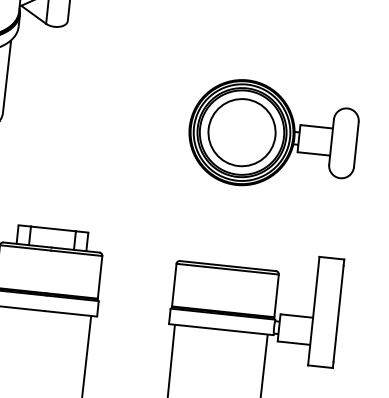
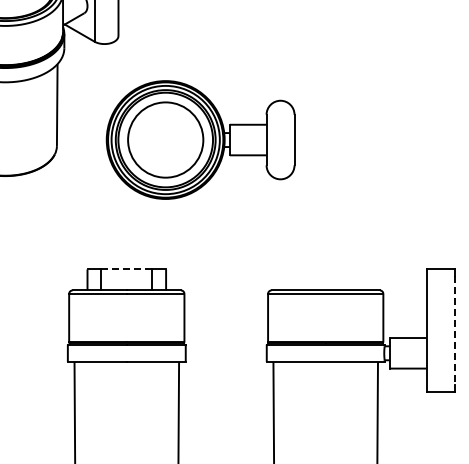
part: (272, 135) -> (200, 139), moved
line: (54, 229) -> (127, 269), solid -> dashed
line: (338, 314) -> (454, 331), solid -> dashed

